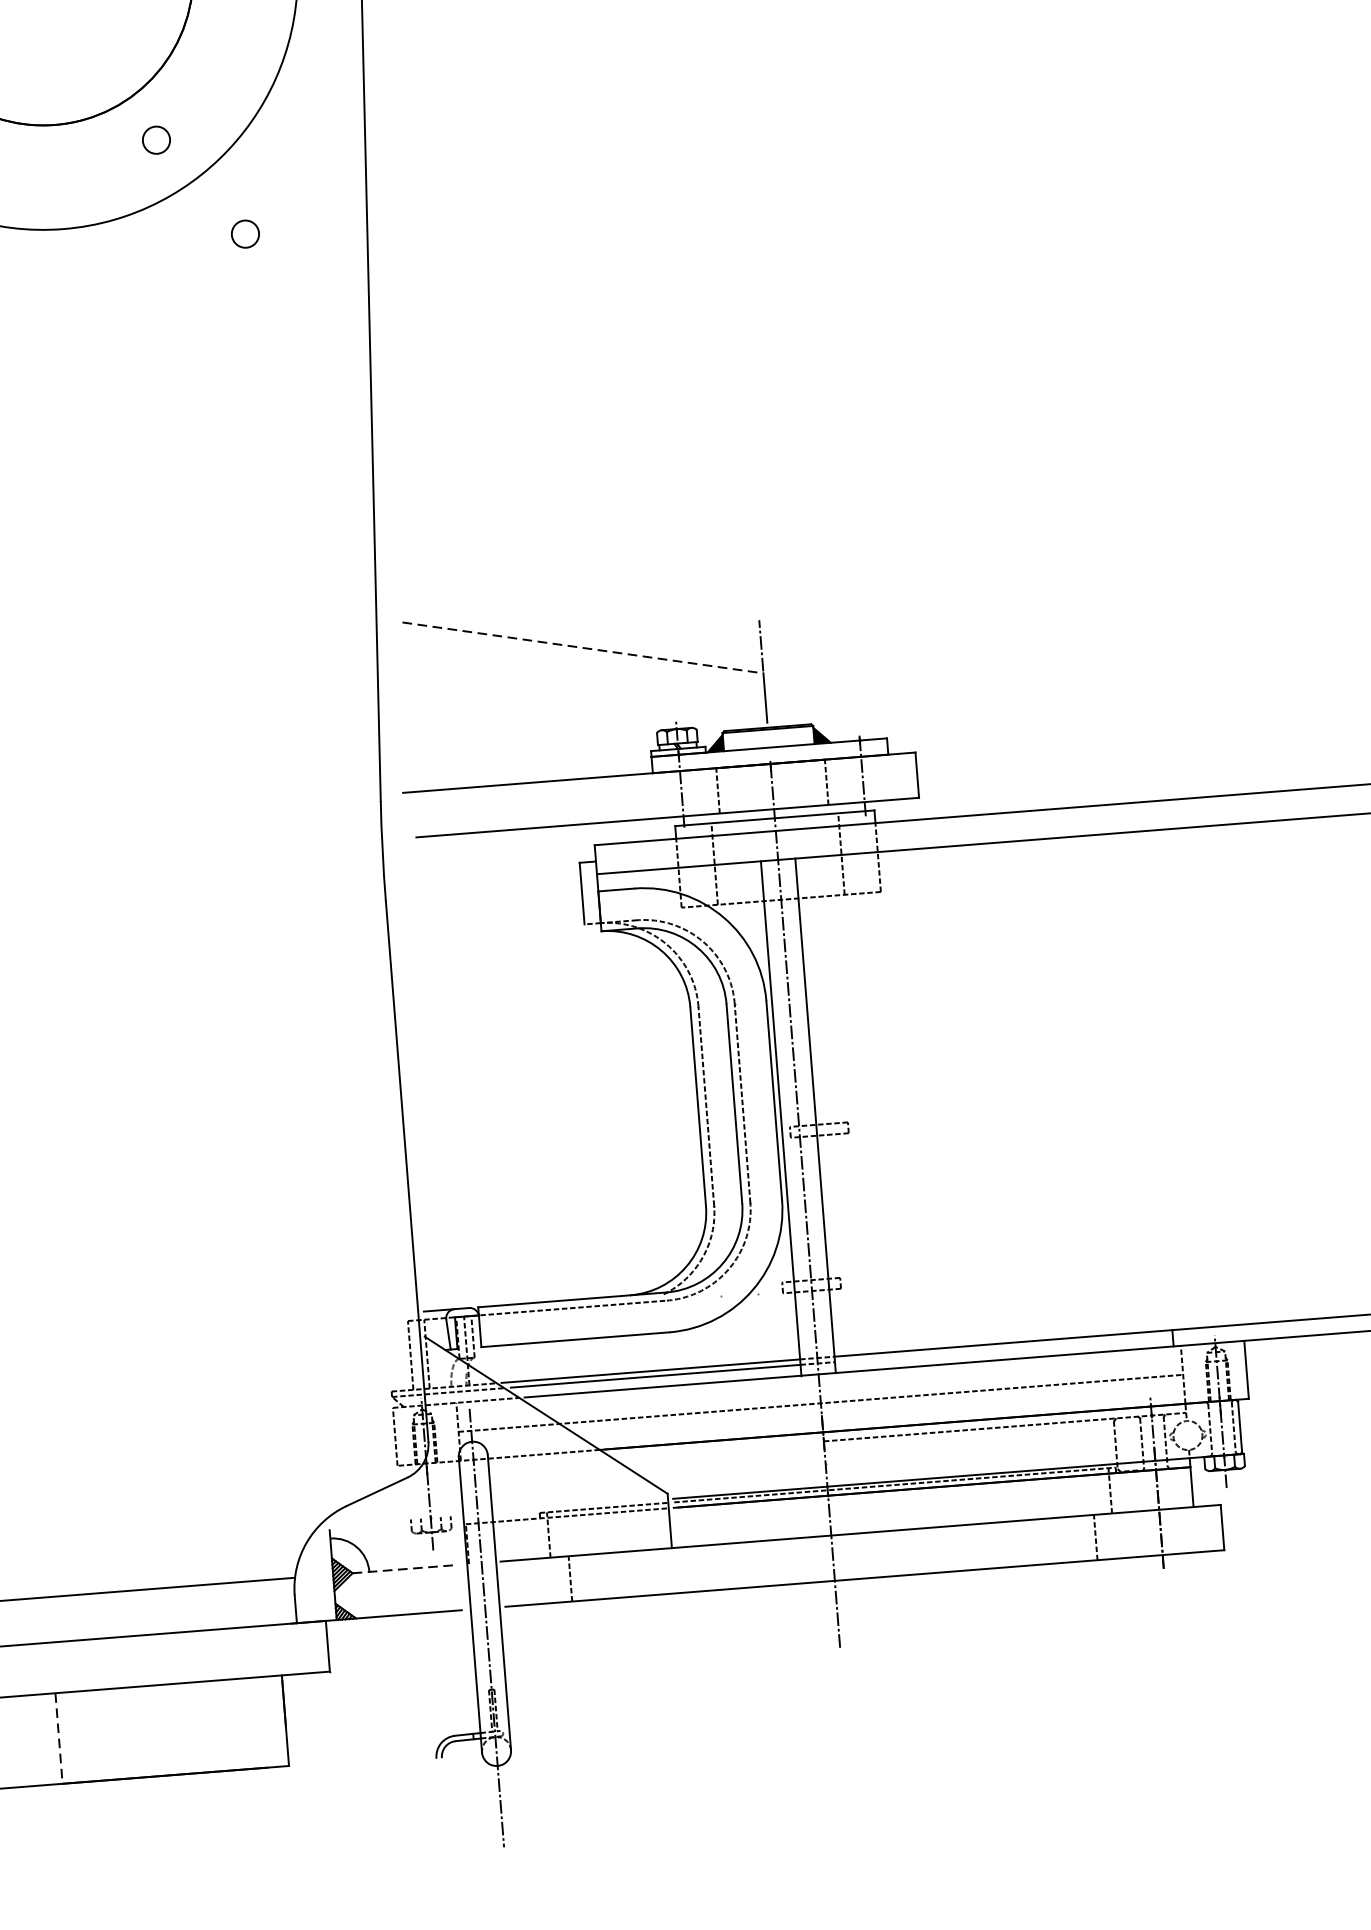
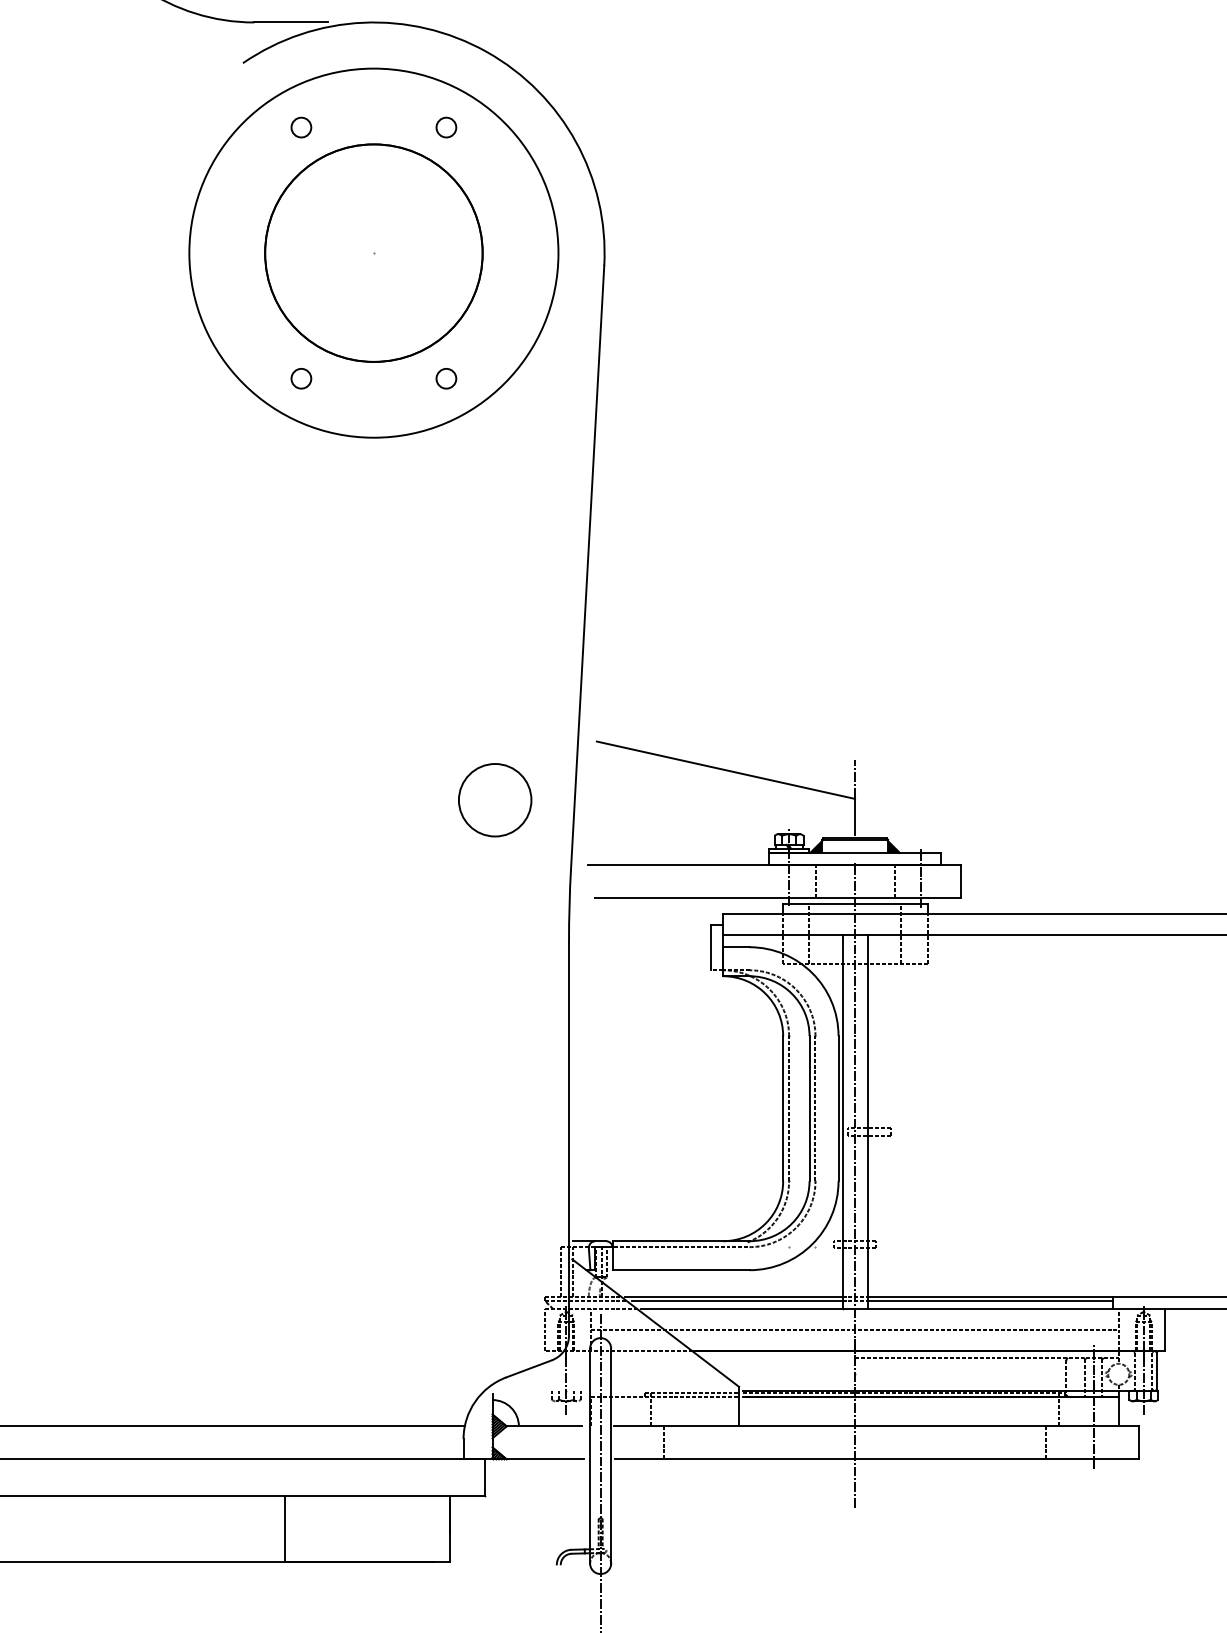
circle: (245, 233) -> (505, 451), removed
line: (583, 648) -> (726, 770), dashed -> solid
circle: (269, 714) -> (495, 800), added
line: (1003, 1349) -> (990, 1301), added
line: (404, 1569) -> (544, 1426), dashed -> solid
line: (58, 1738) -> (284, 1529), dashed -> solid

